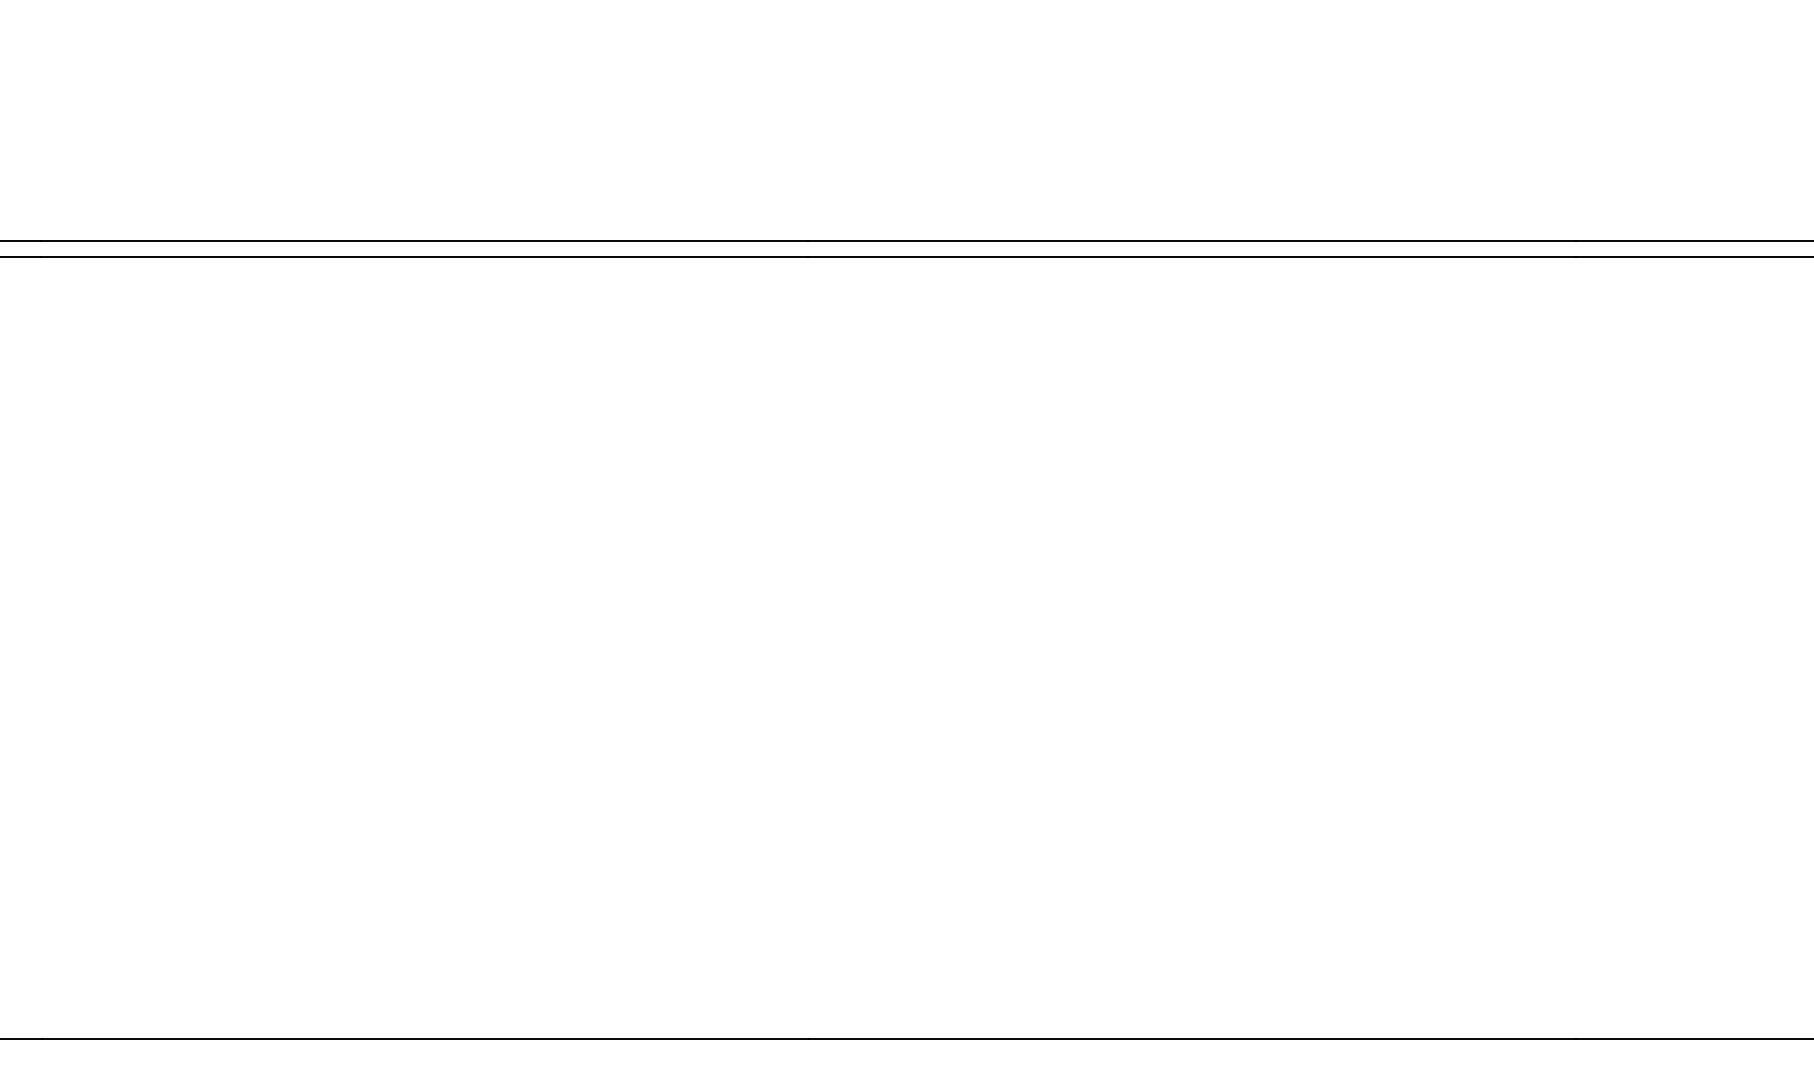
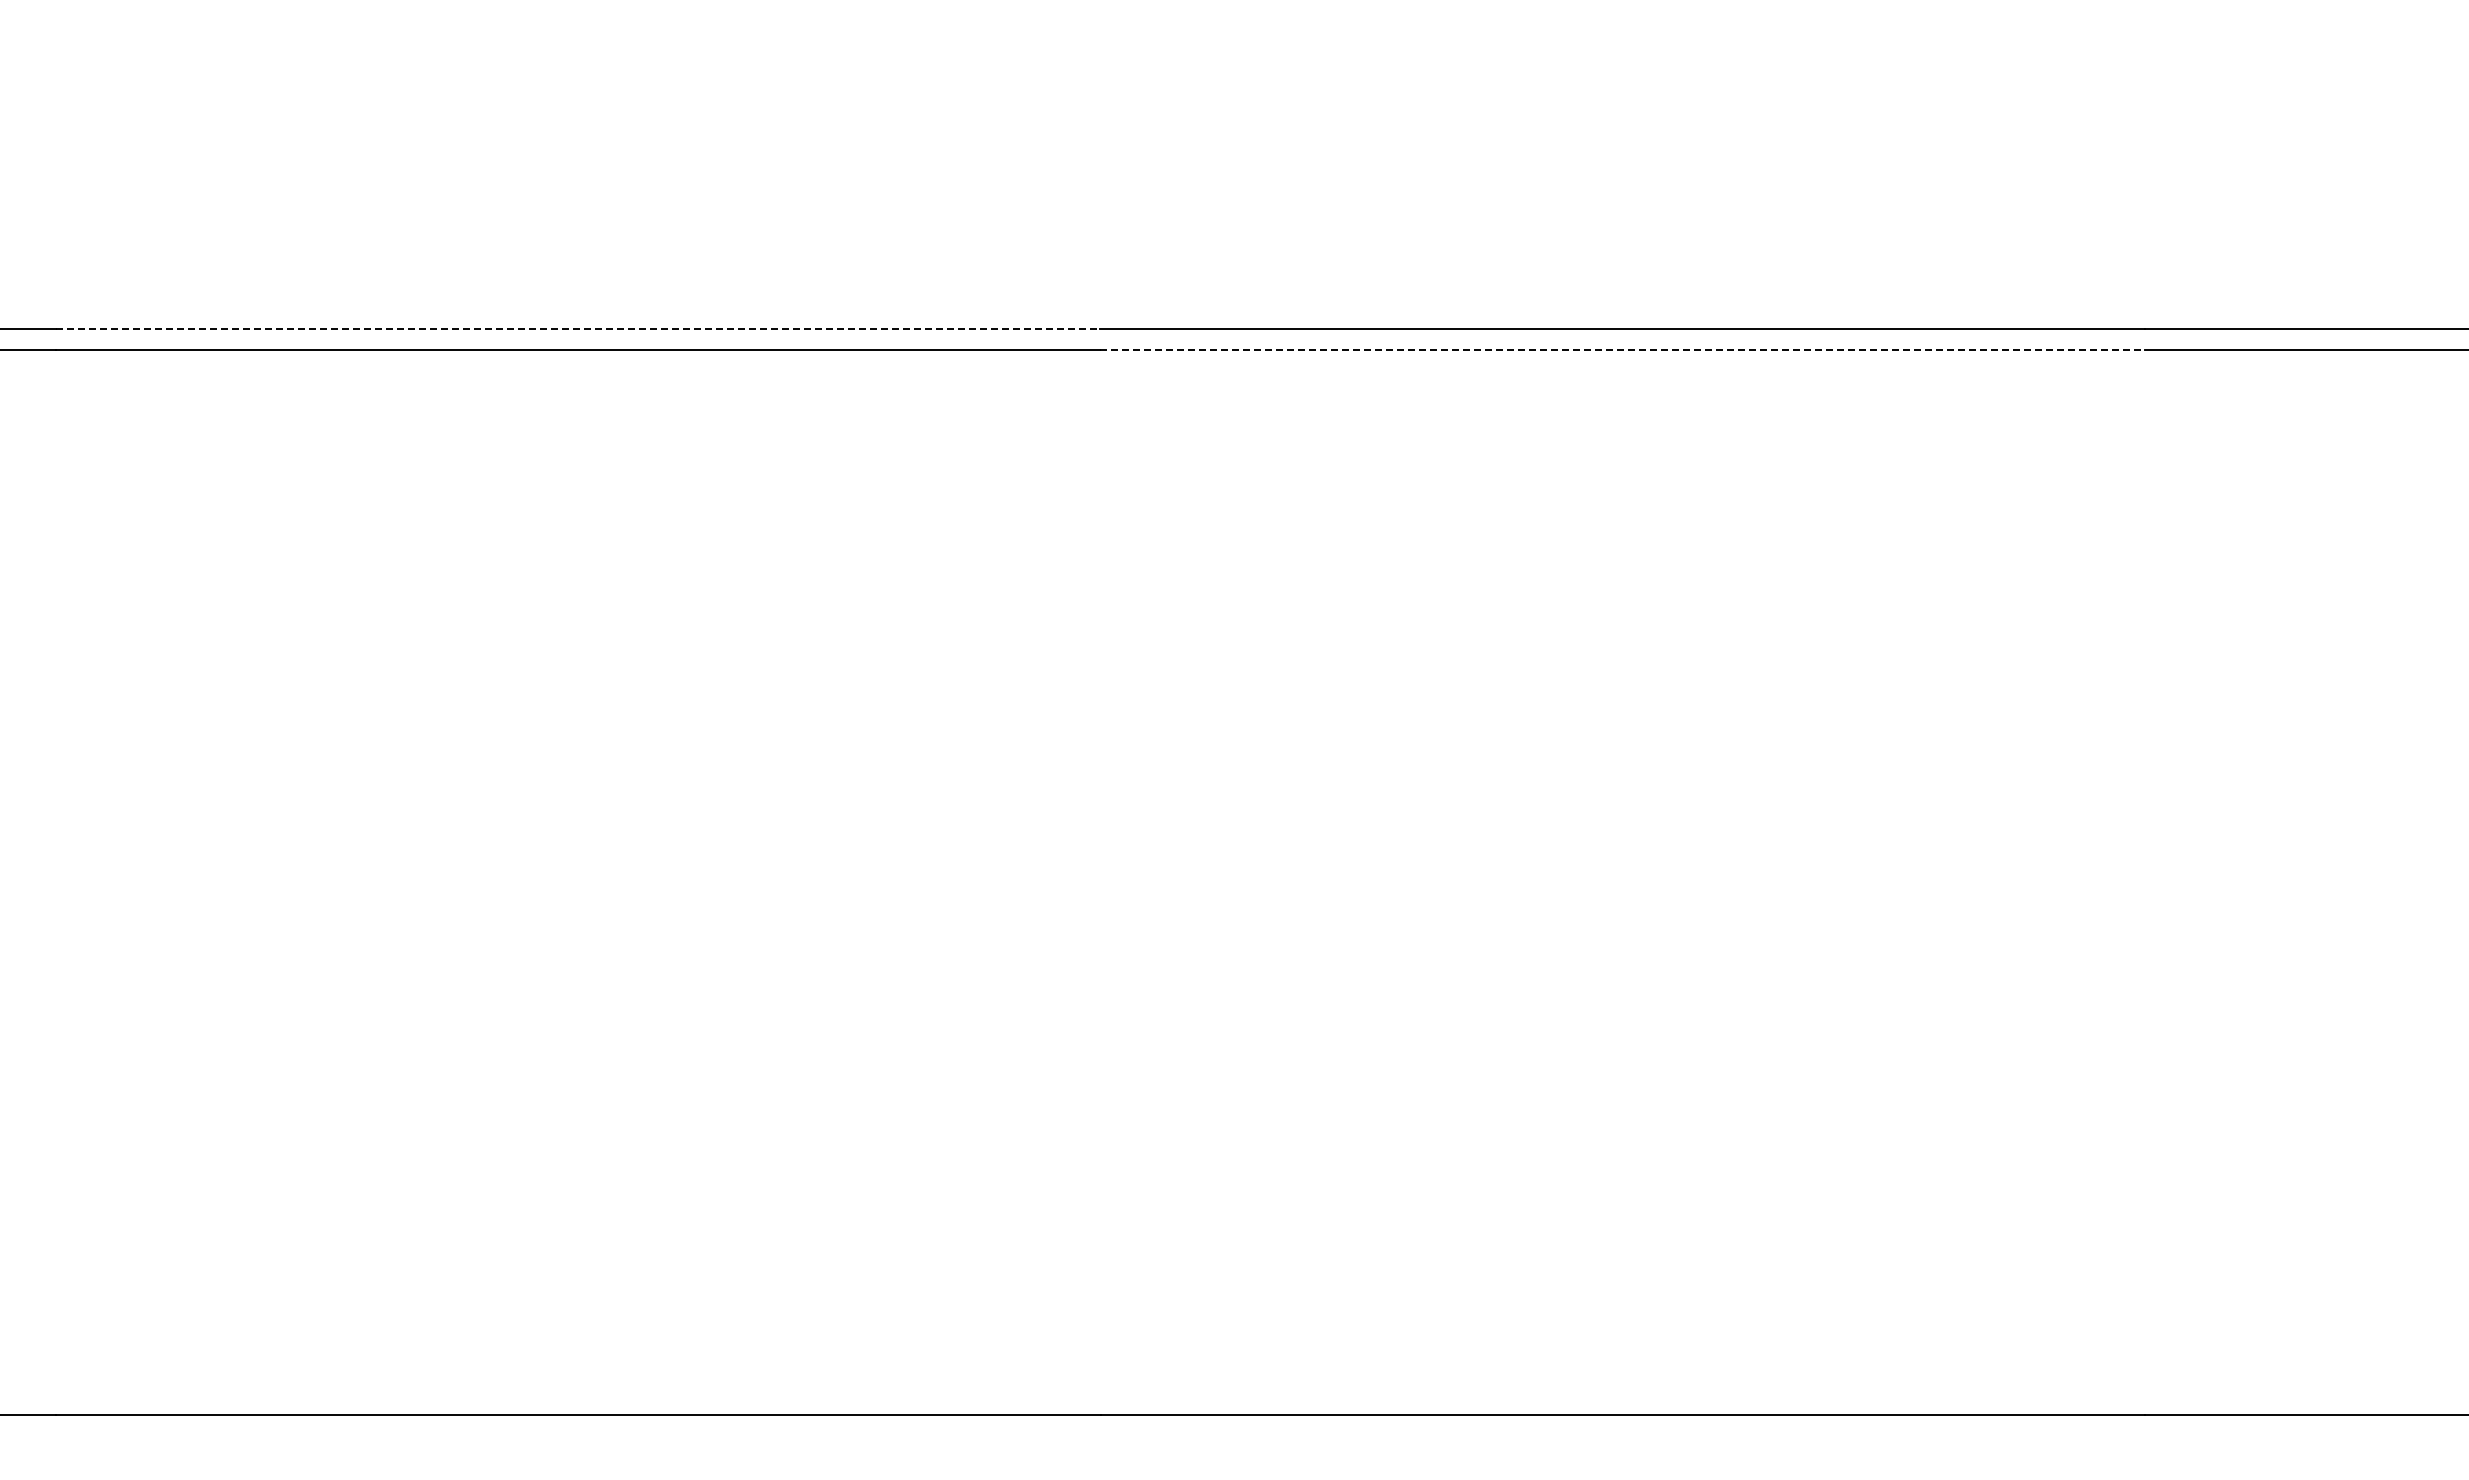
line: (425, 241) -> (578, 328), solid -> dashed
line: (1192, 256) -> (1623, 349), solid -> dashed

